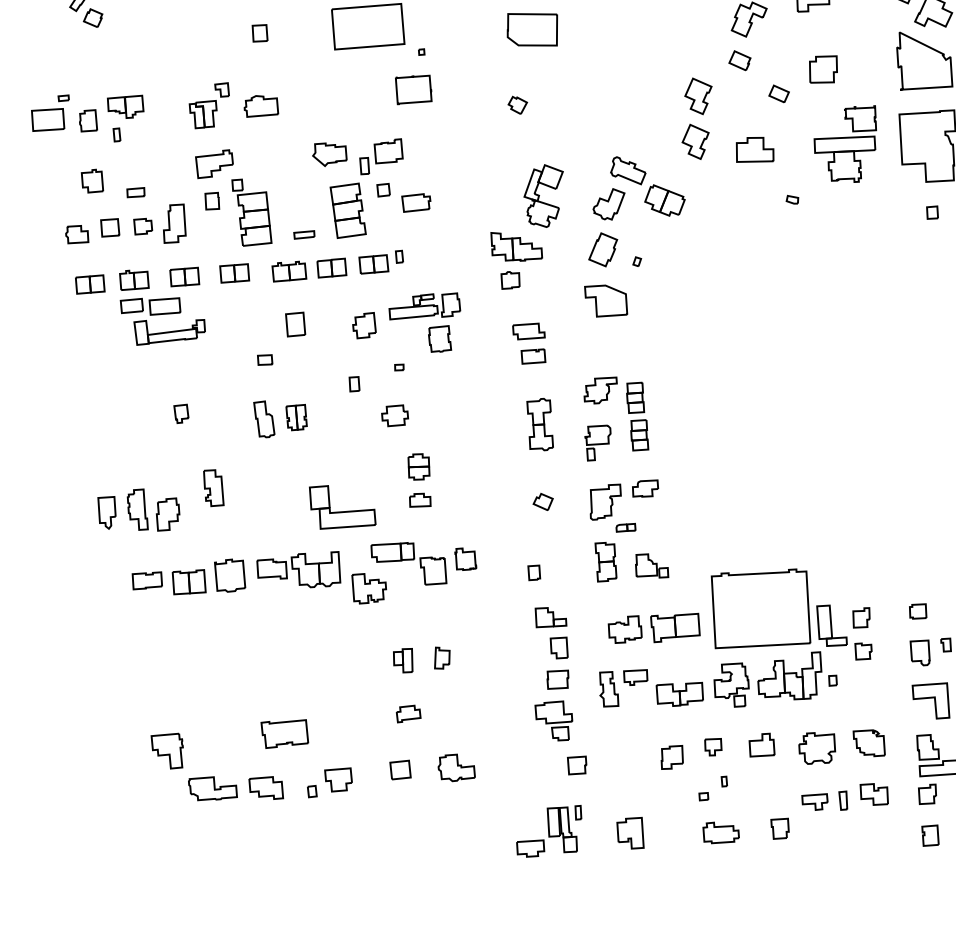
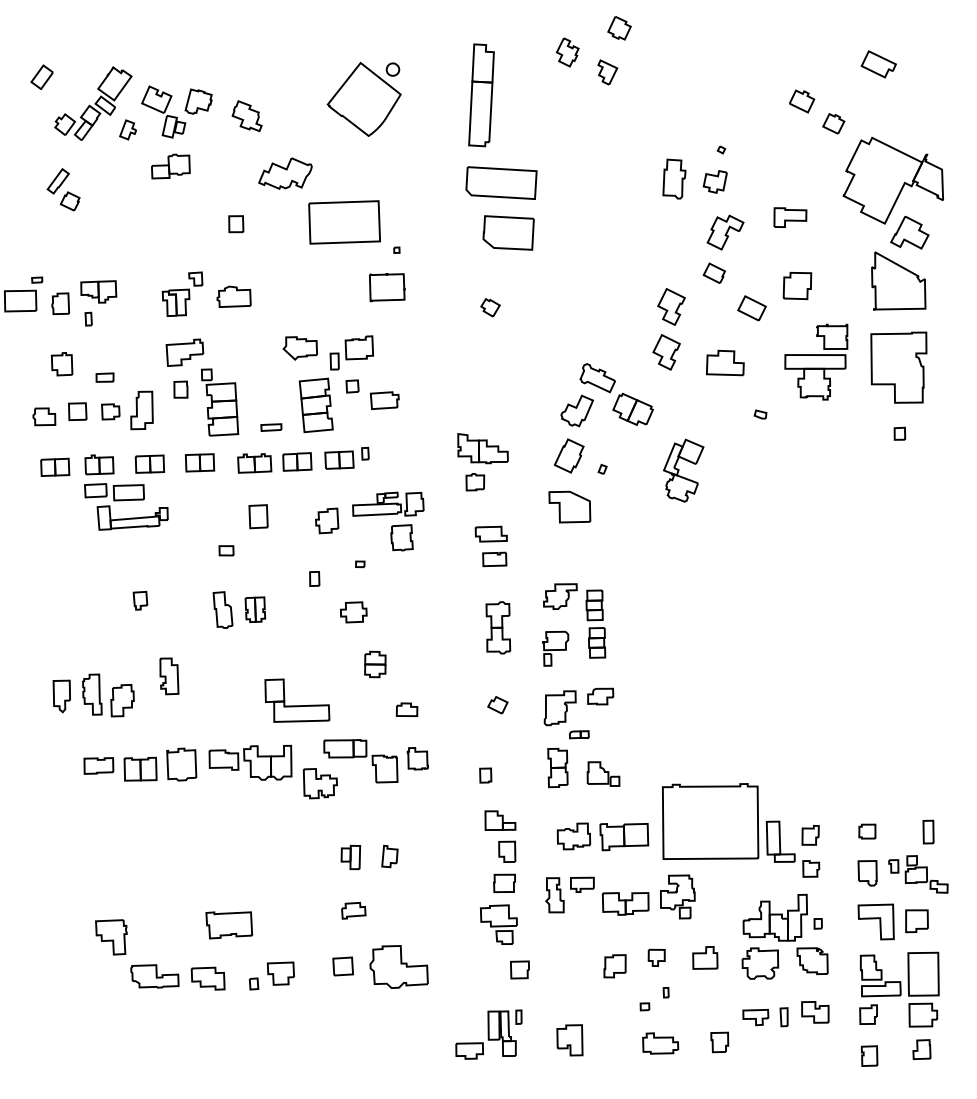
part: (778, 93) -> (751, 307), size x1.4
part: (543, 195) -> (683, 470), moved
part: (419, 499) -> (406, 709), moved
part: (797, 675) -> (782, 917), moved
part: (456, 767) -> (399, 966), size x1.6

